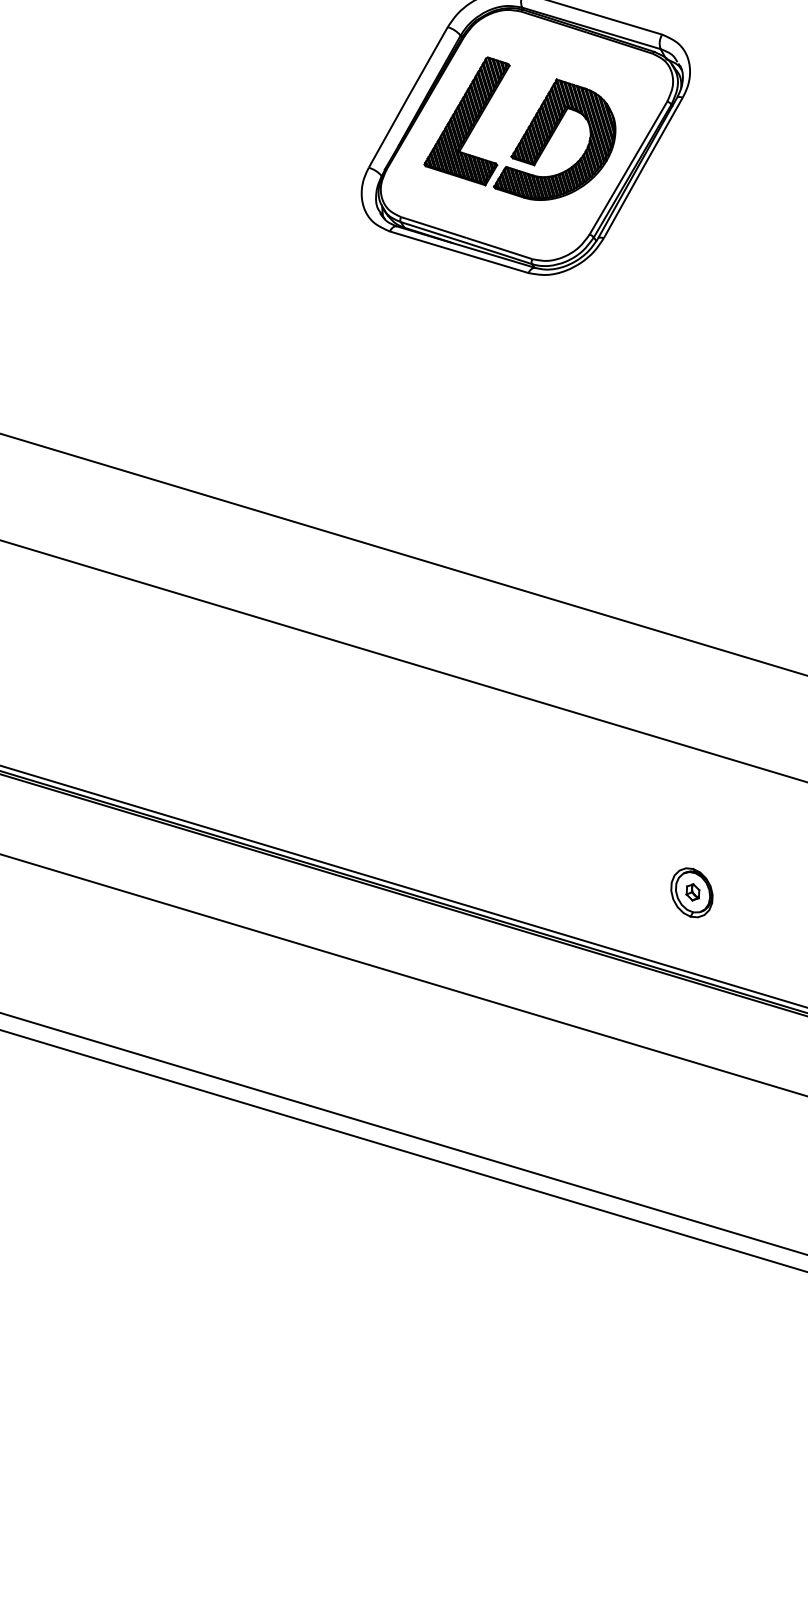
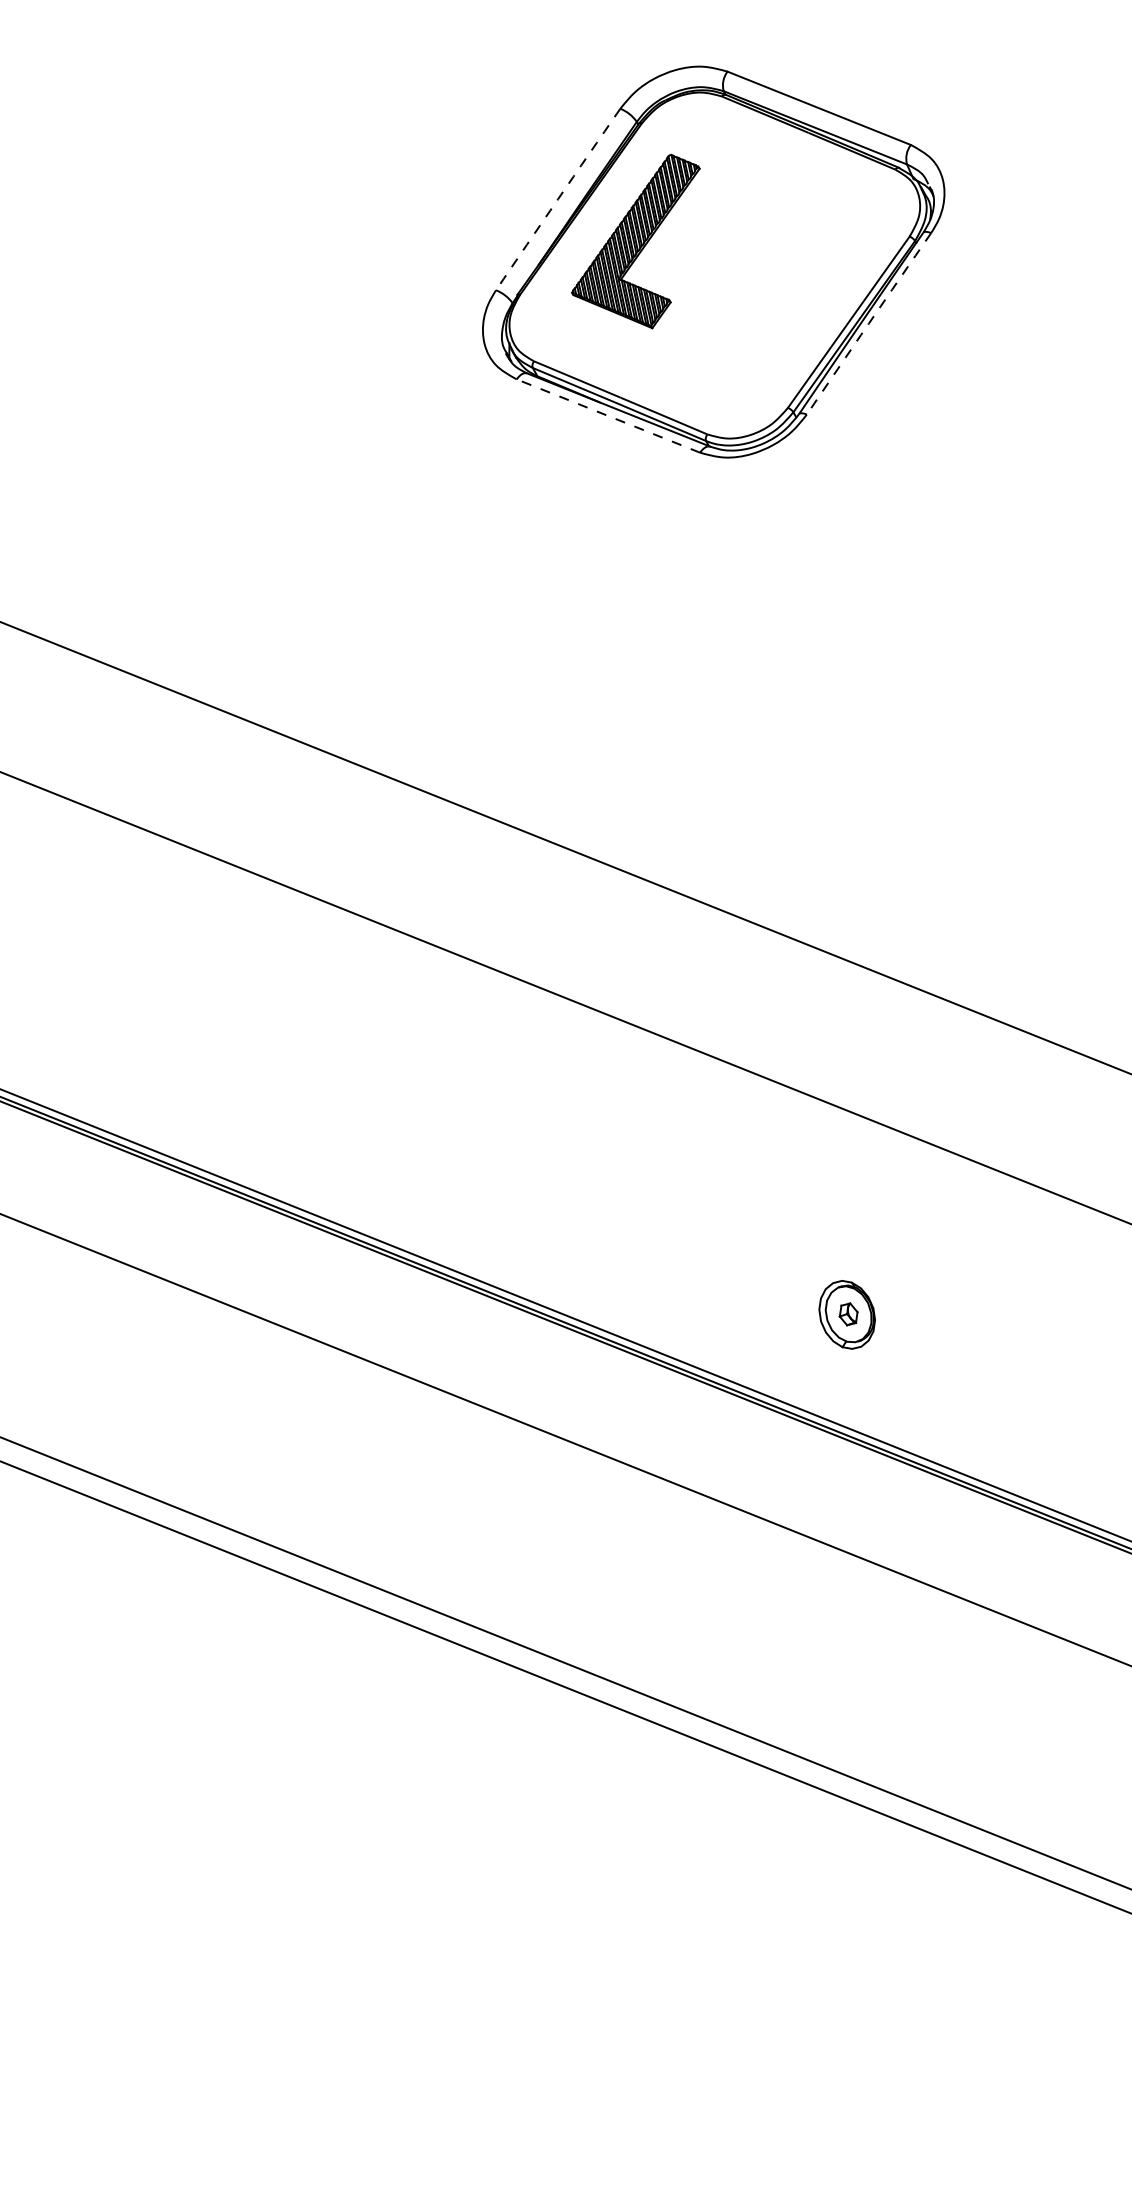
arc: (407, 97) -> (557, 199), solid -> dashed
part: (552, 139) -> (749, 274), removed
arc: (642, 167) -> (868, 323), solid -> dashed
line: (459, 252) -> (608, 416), solid -> dashed

